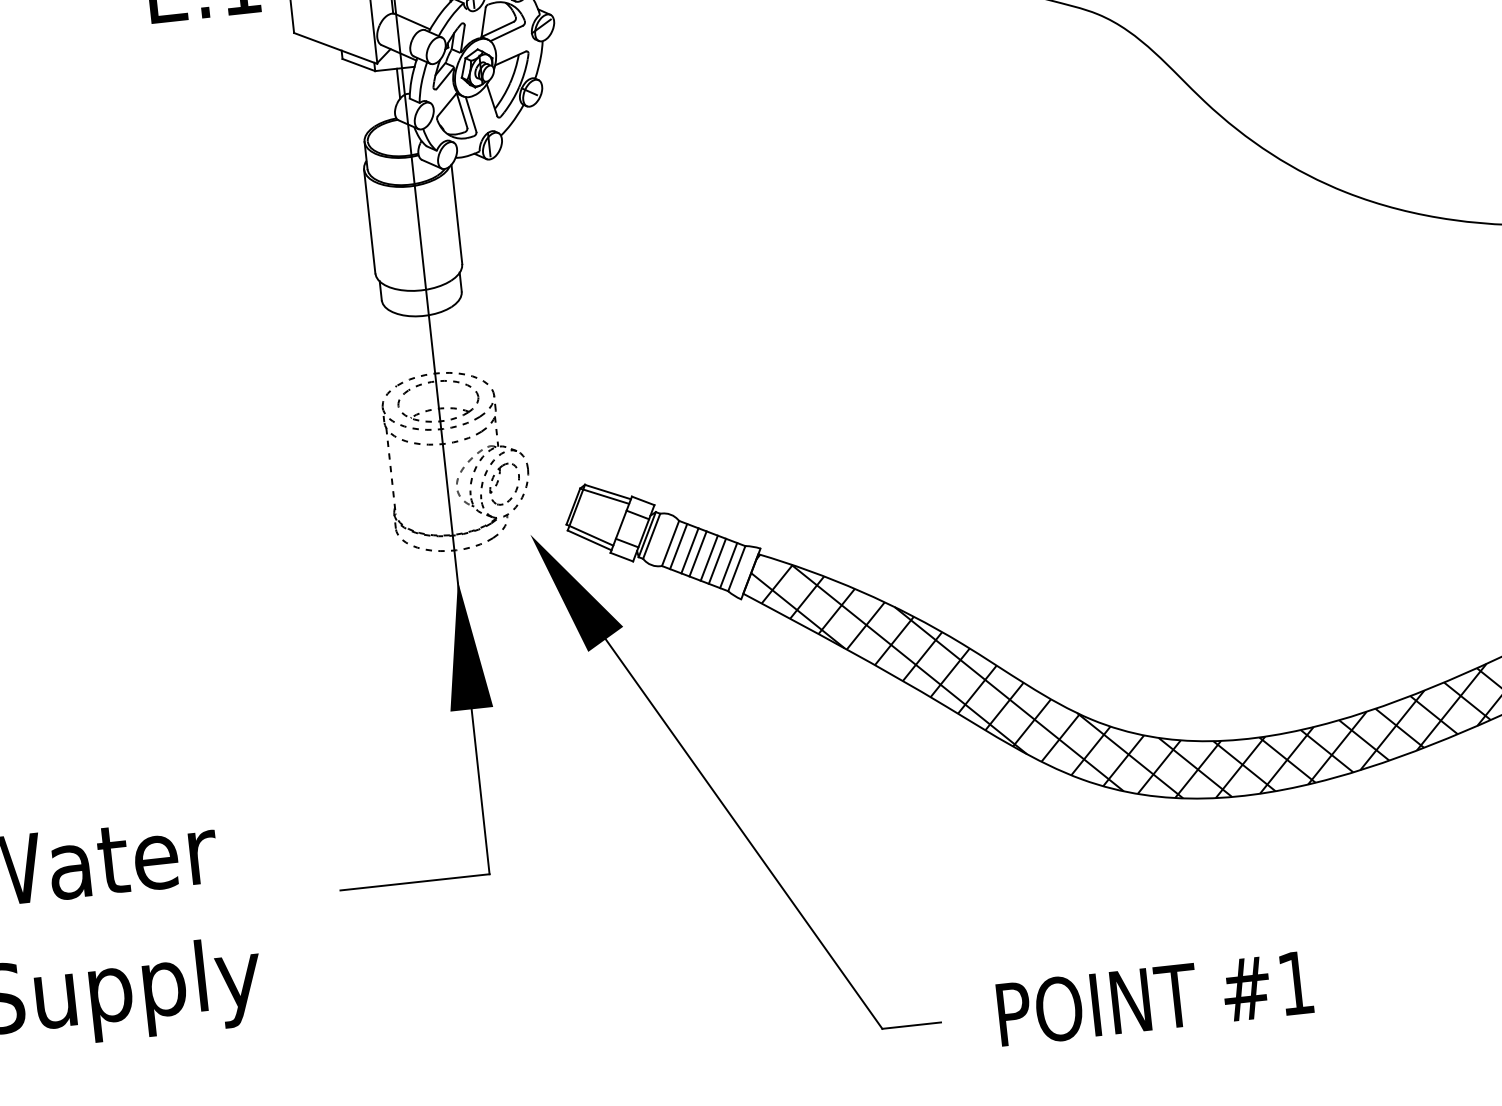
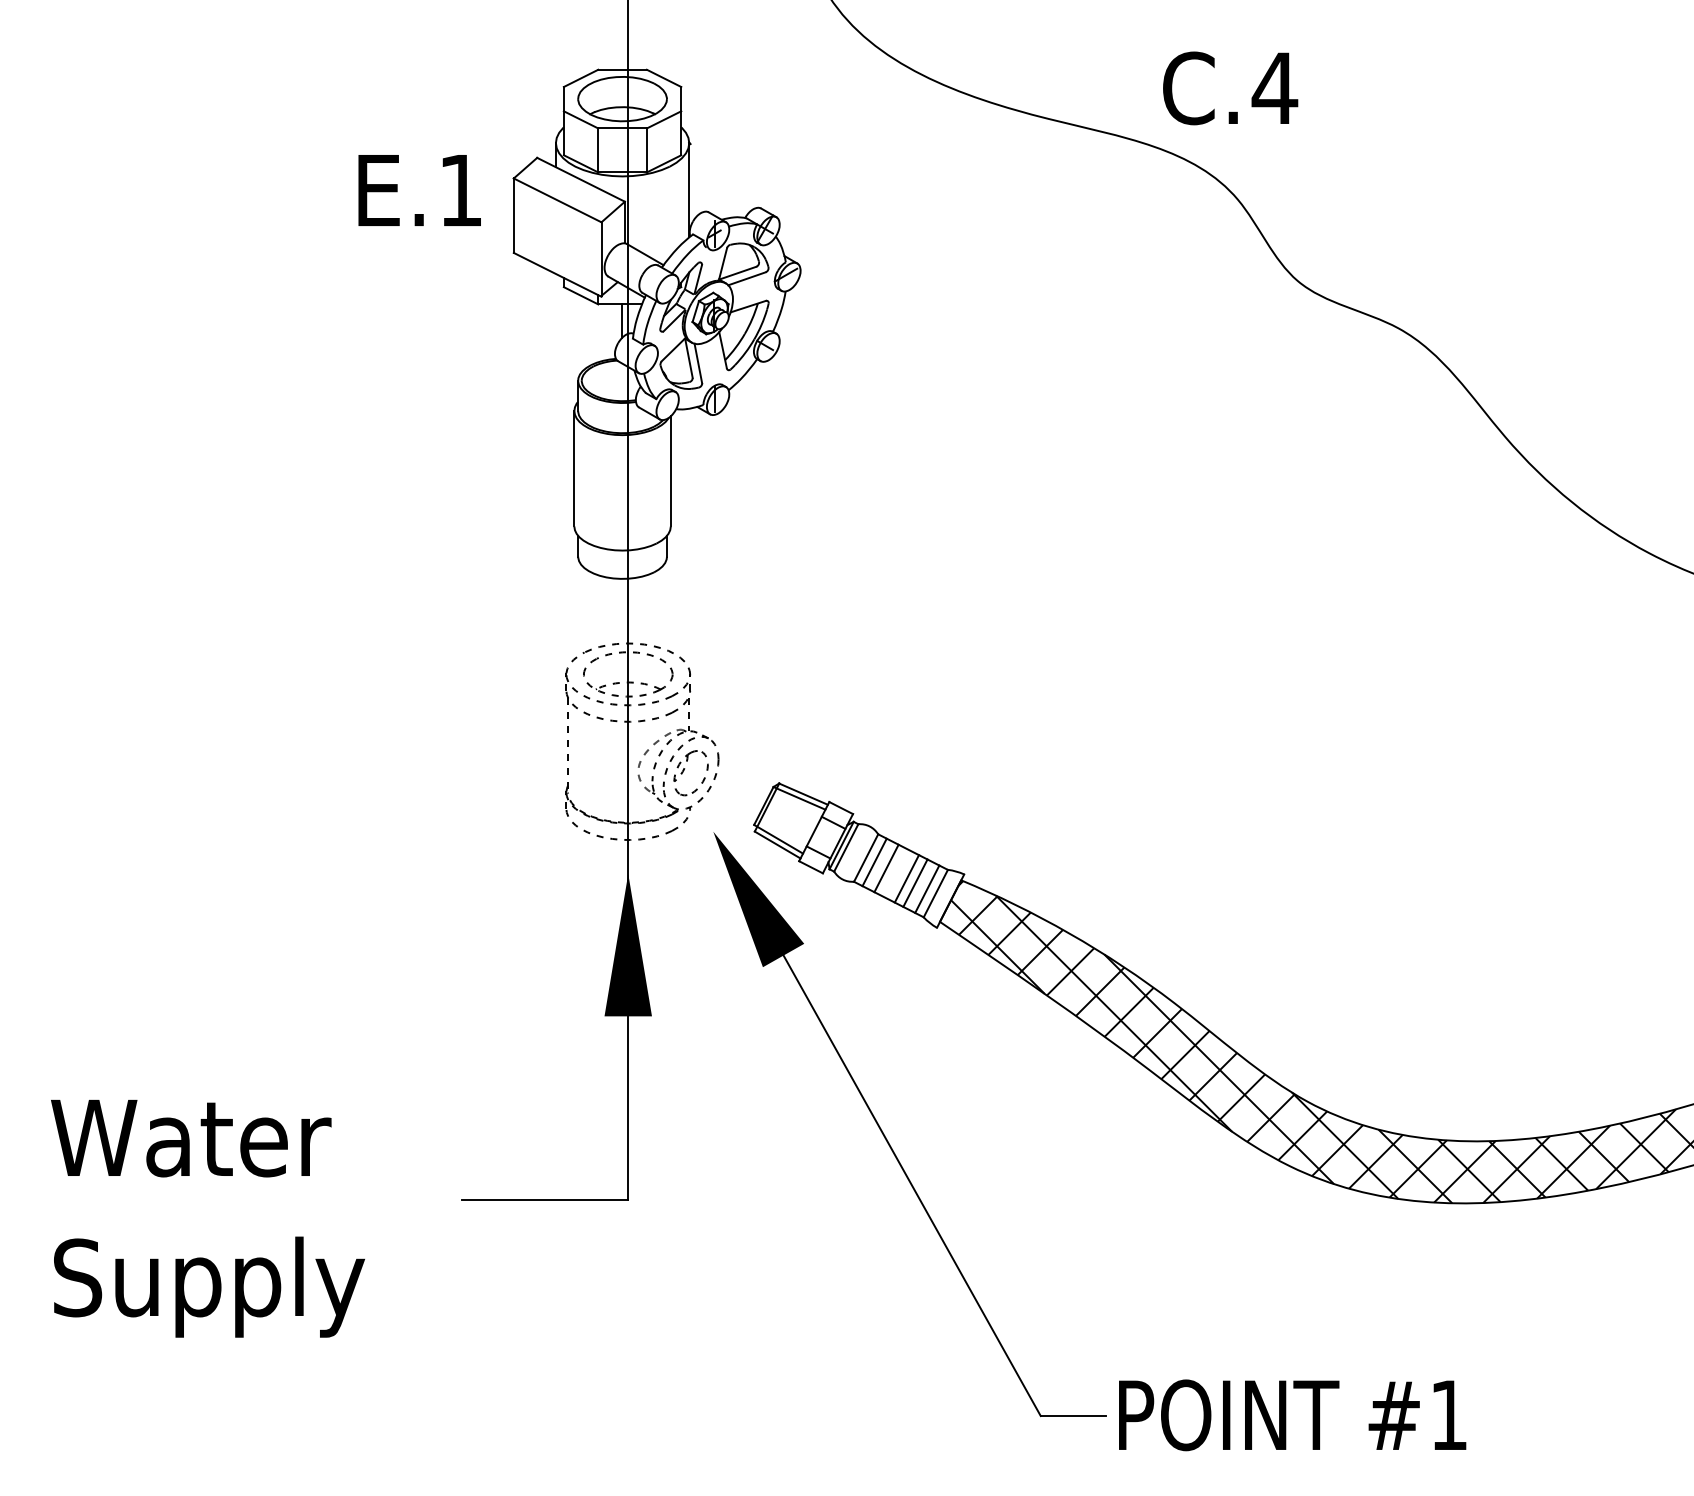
line: (698, 553) -> (895, 872), removed
text: (1154, 998) -> (1292, 1415), moved

